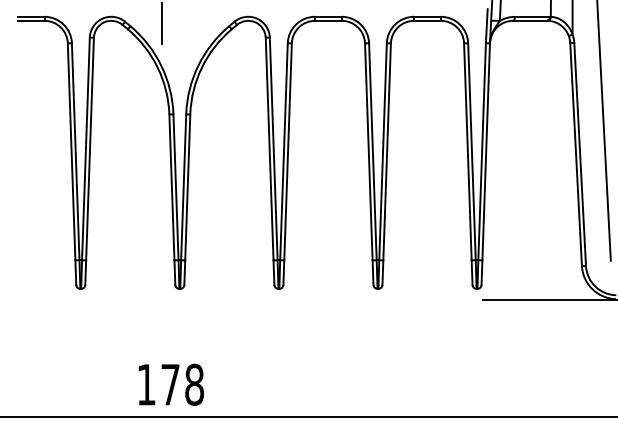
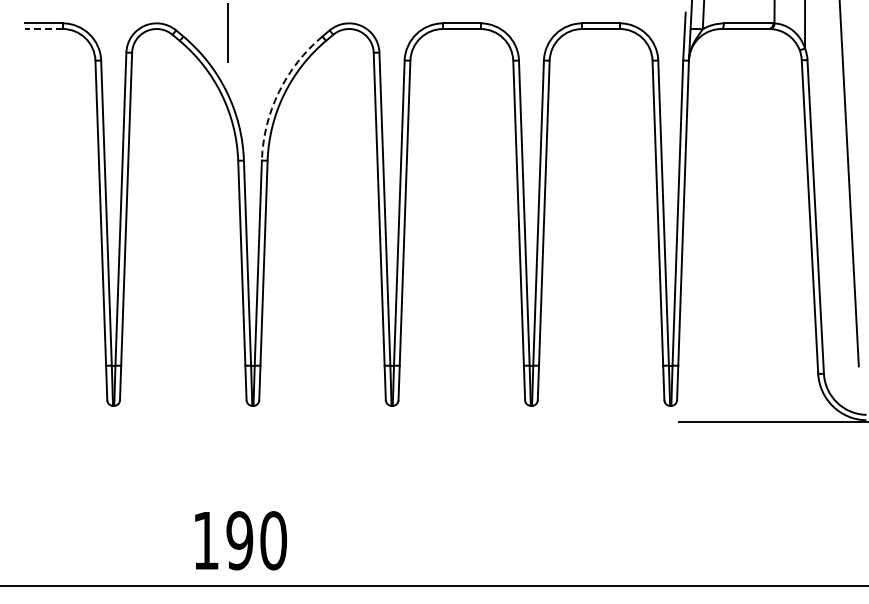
line: (31, 21) -> (44, 29), solid -> dashed
arc: (198, 65) -> (278, 92), solid -> dashed
text: (182, 384) -> (256, 540), 178 -> 190

